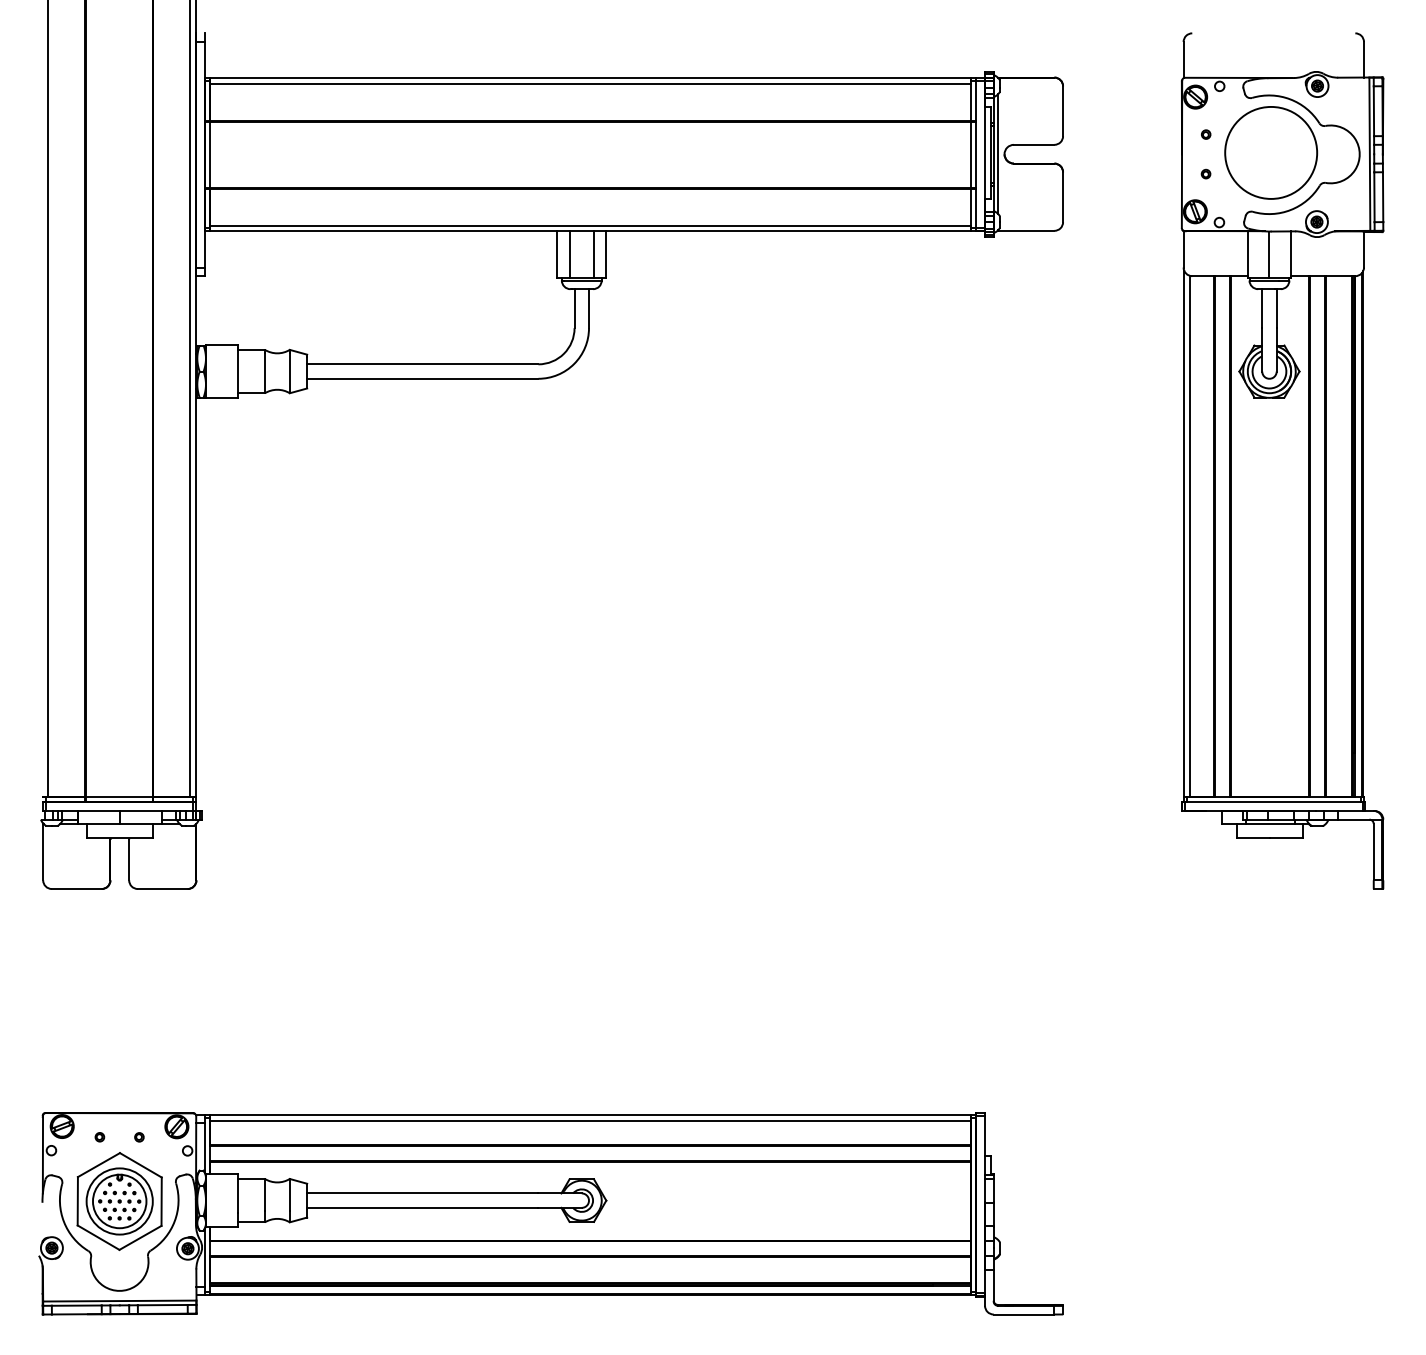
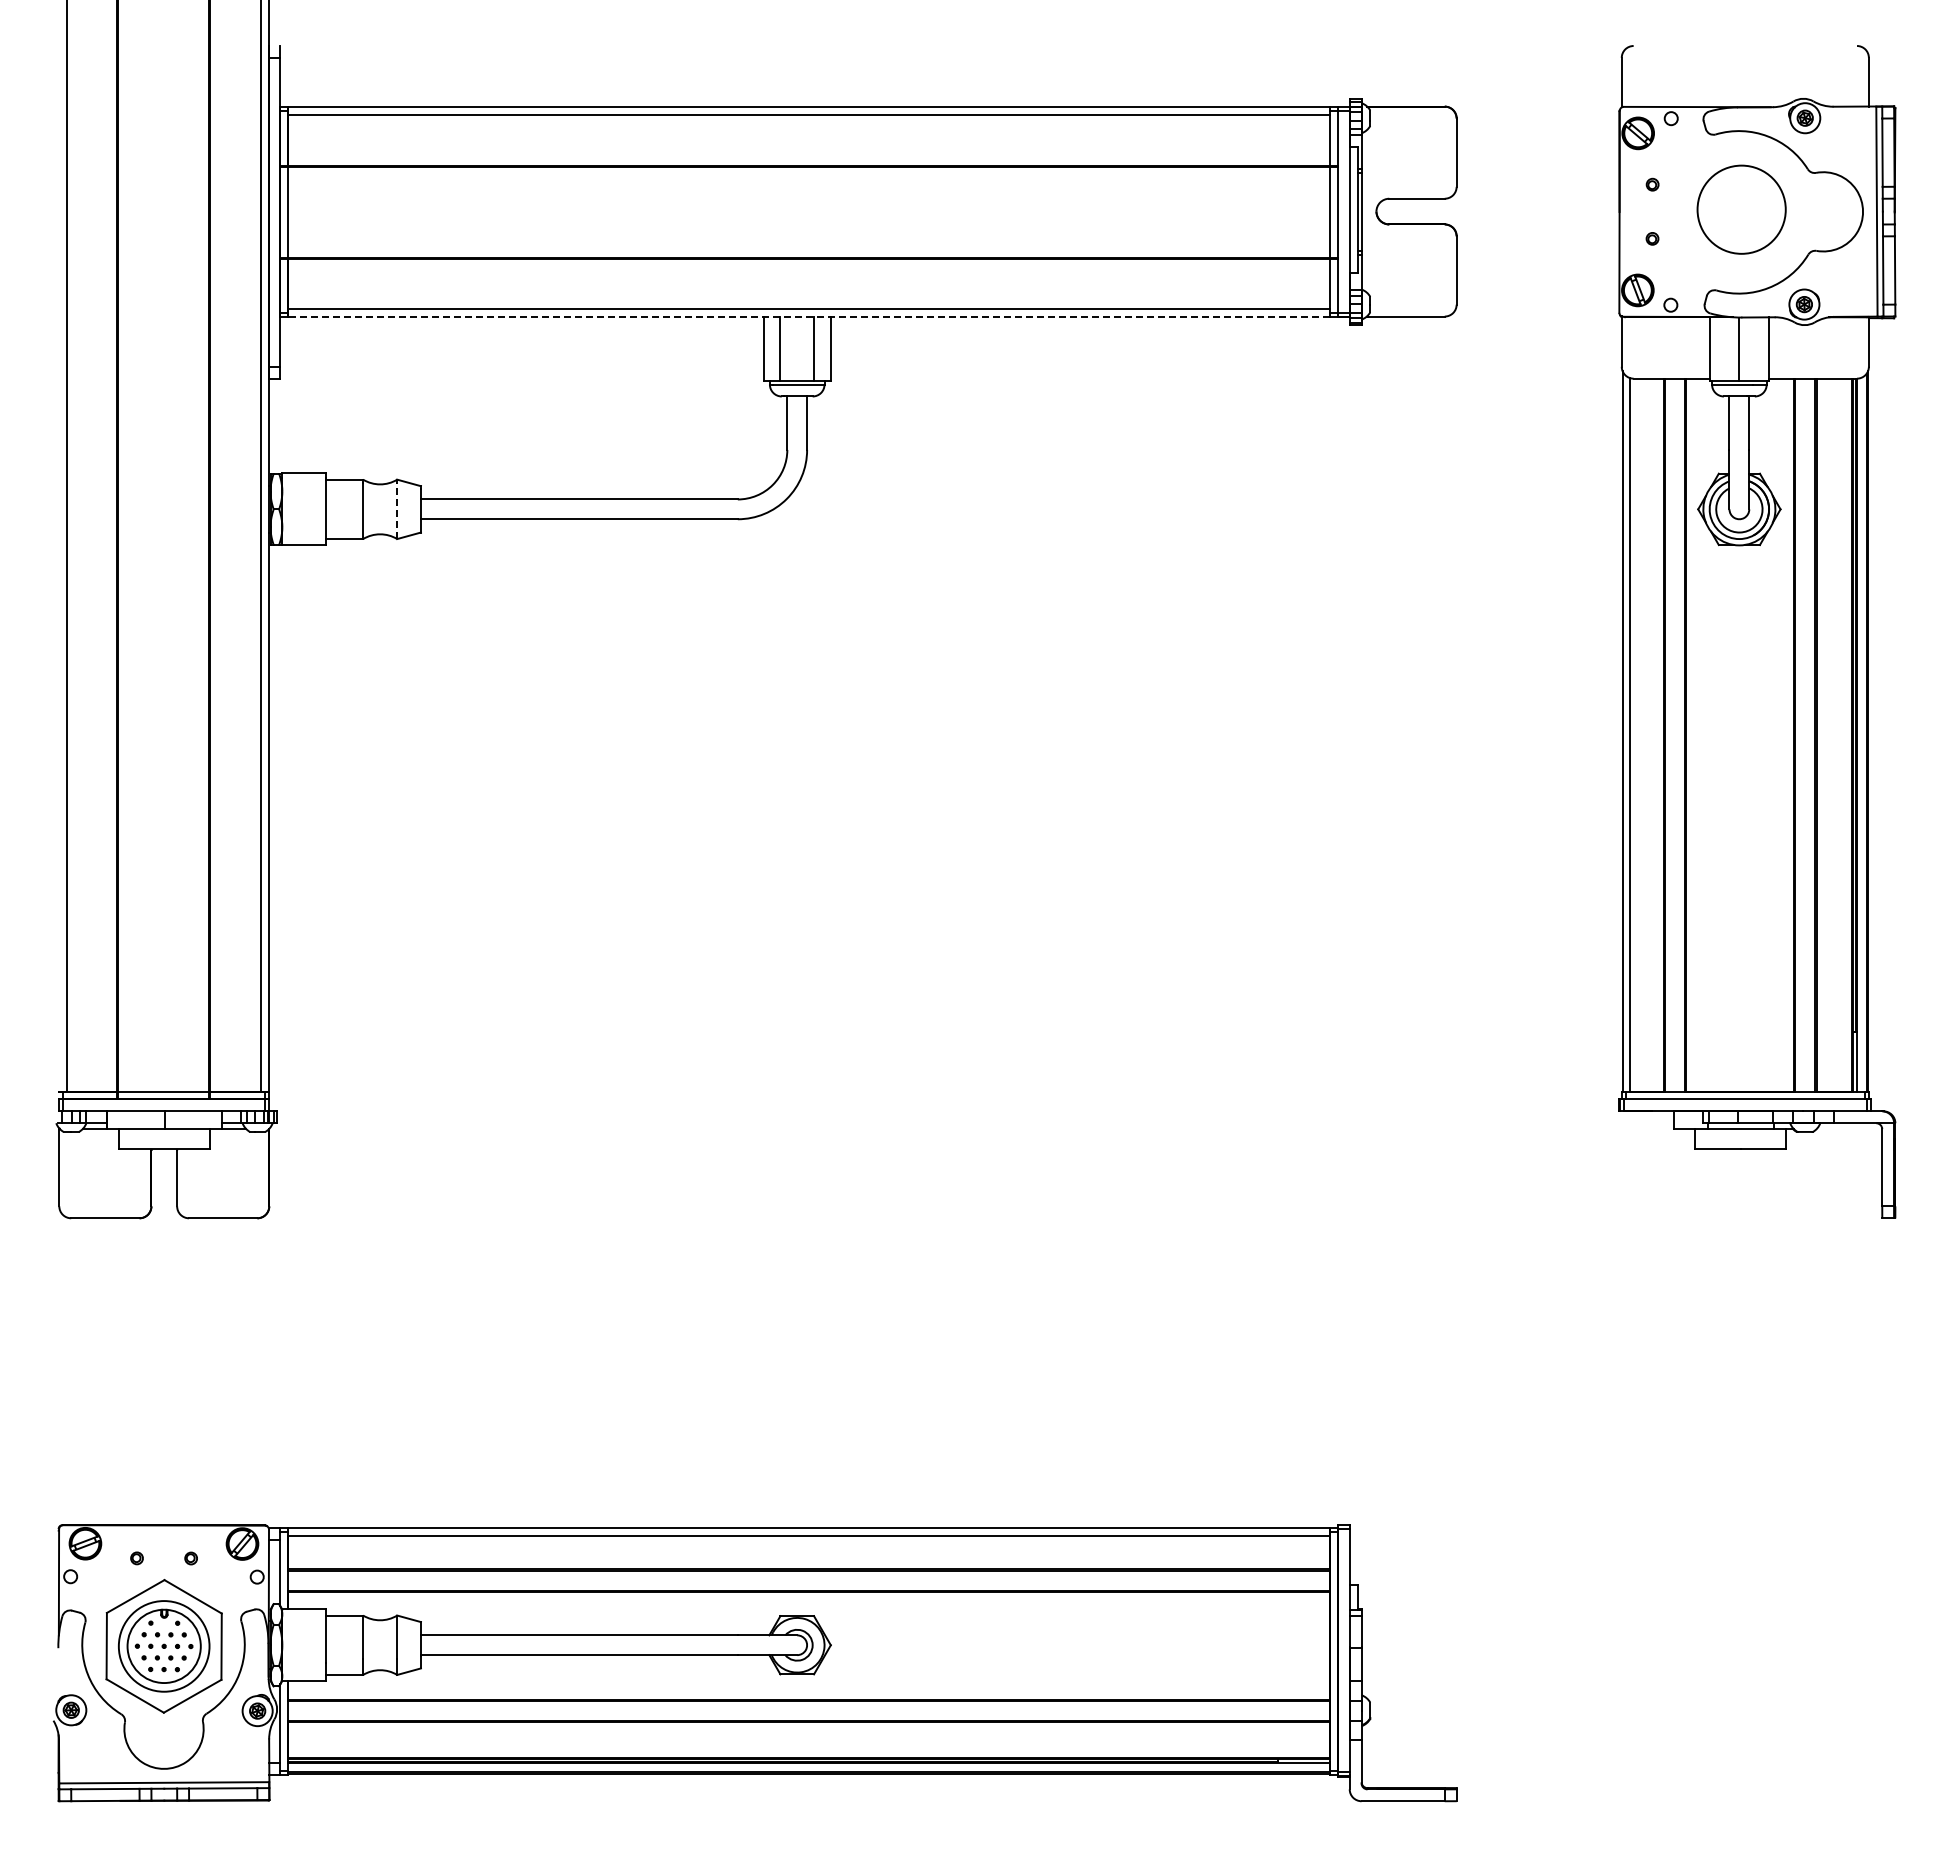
circle: (1271, 152) -> (1741, 209), size x0.7
line: (998, 154) -> (1367, 211), removed
line: (590, 231) -> (809, 317), solid -> dashed
line: (290, 373) -> (397, 511), solid -> dashed

